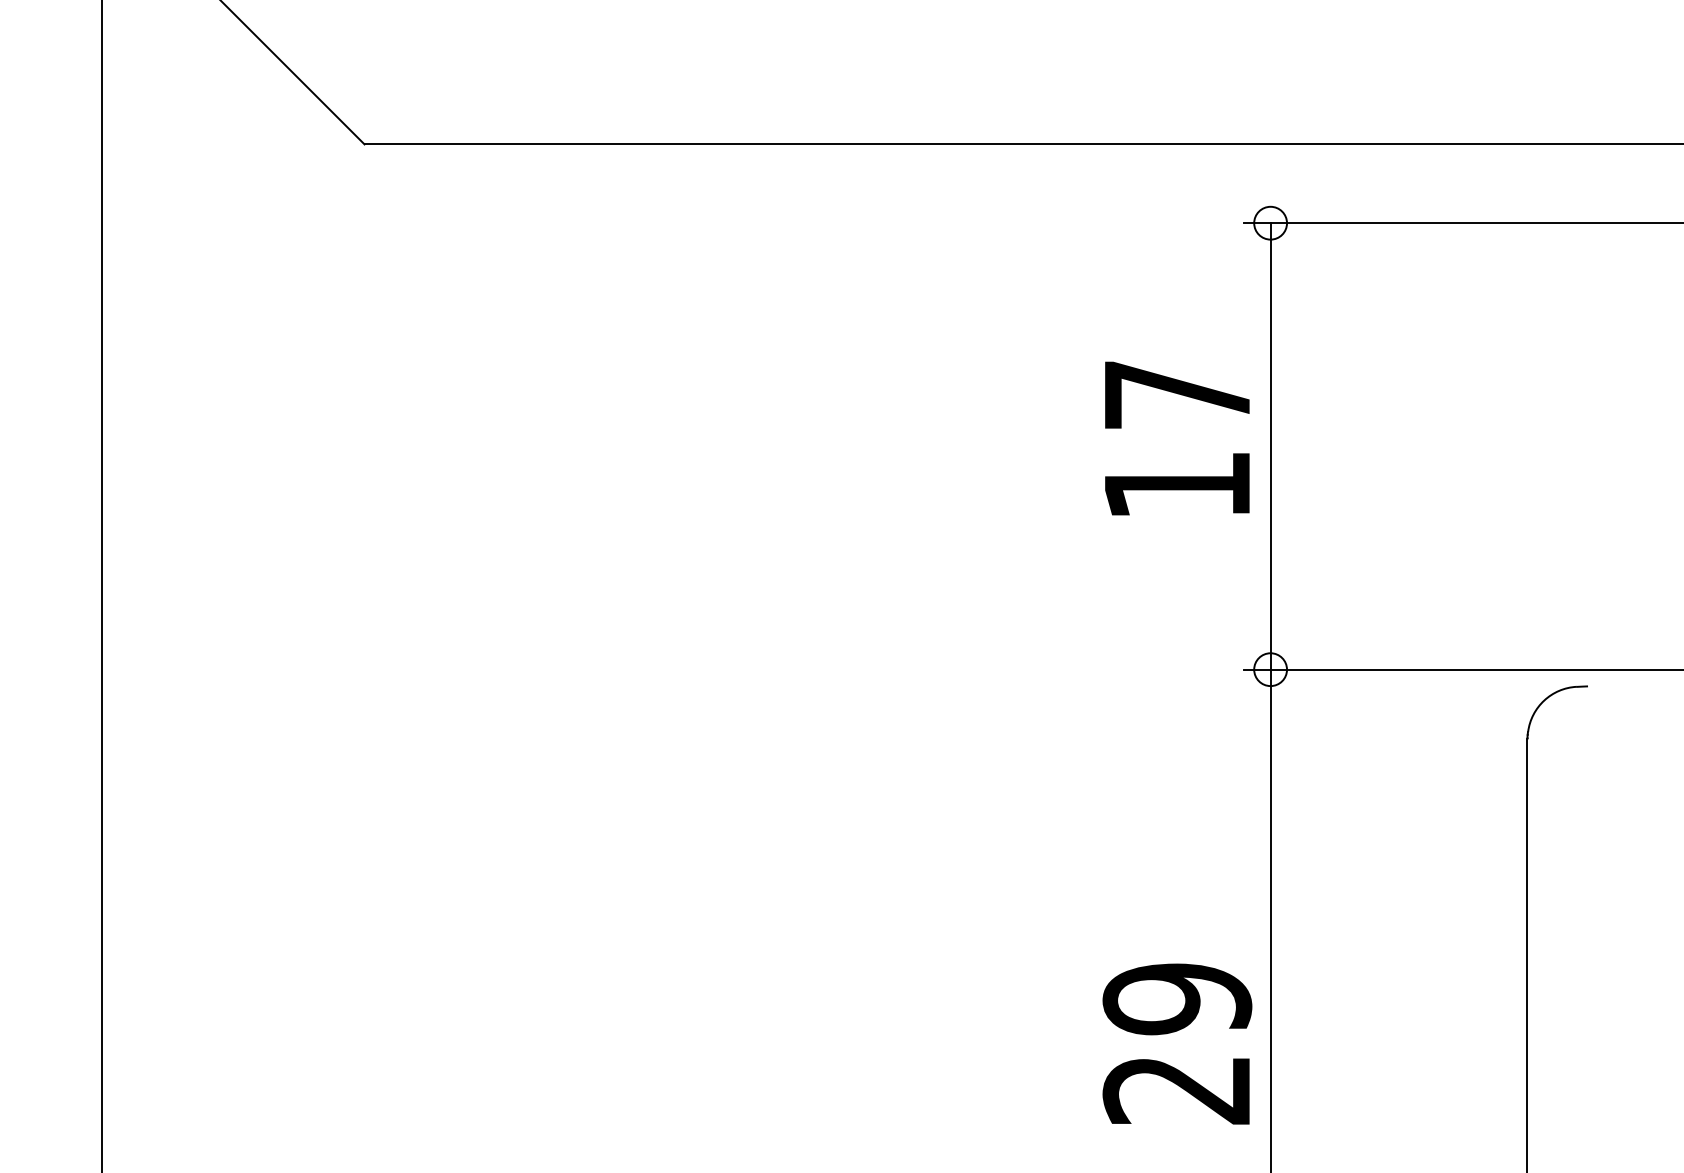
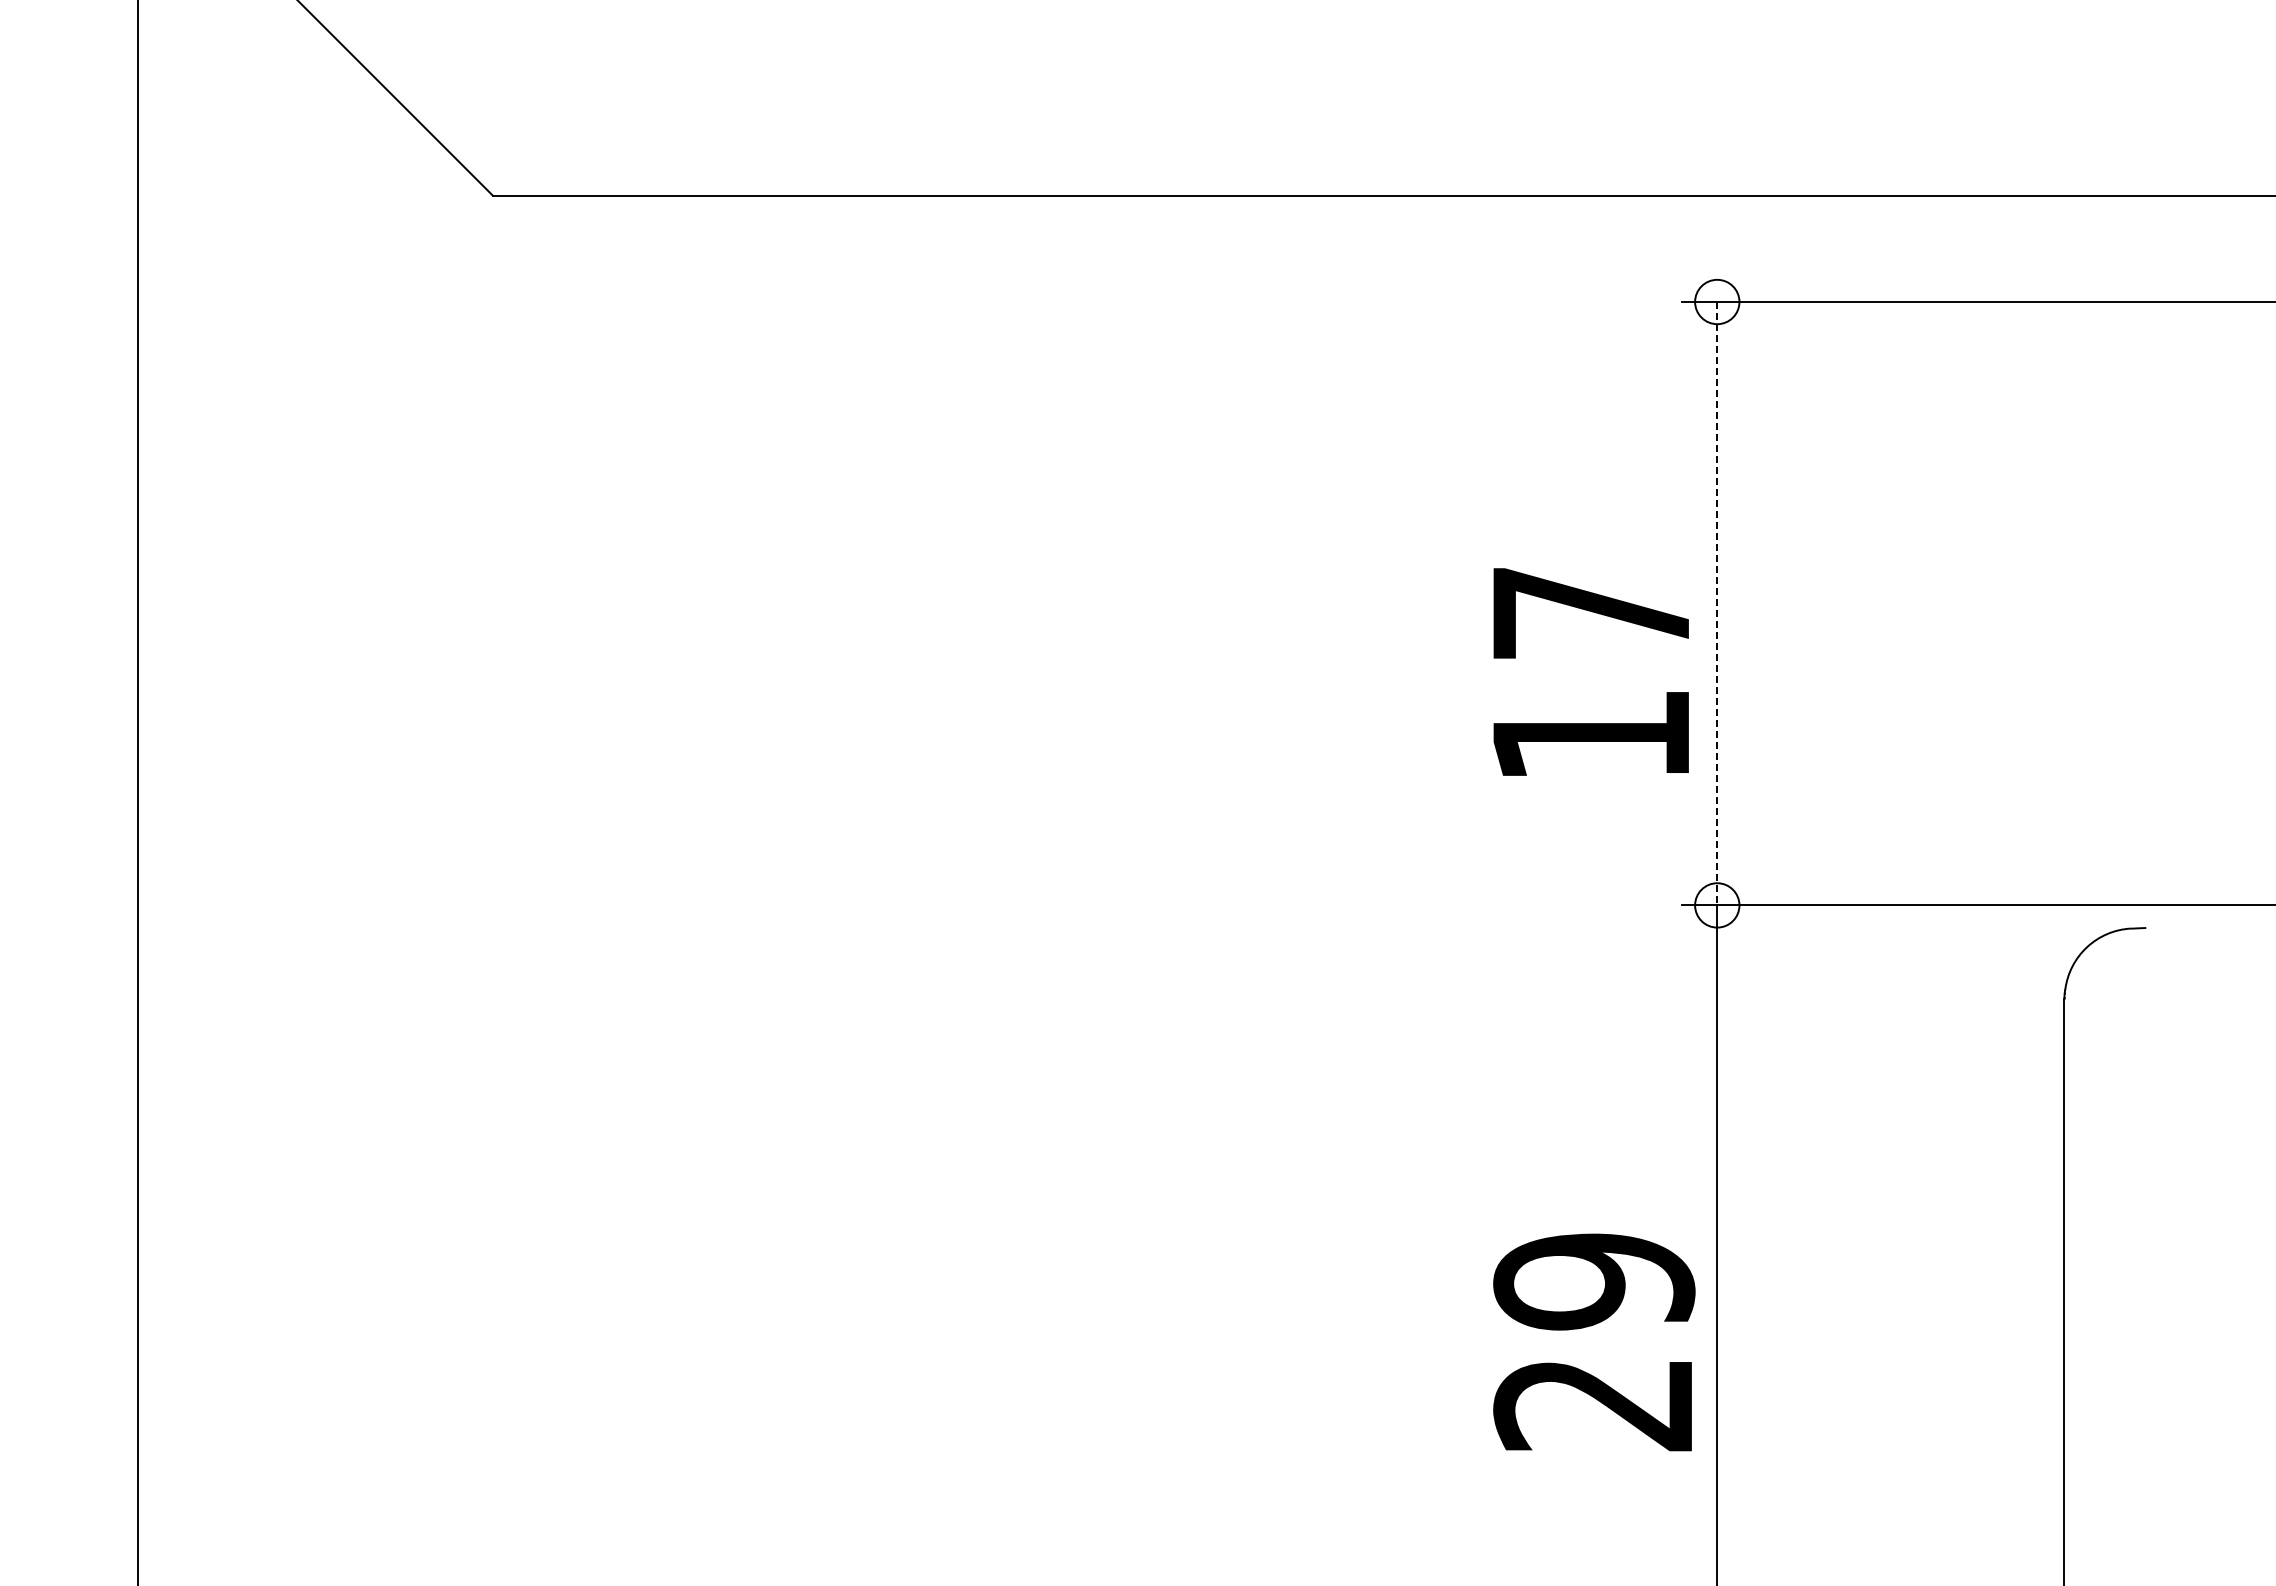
text: (1176, 438) -> (1590, 671), moved
line: (1270, 446) -> (1717, 603), solid -> dashed
text: (1177, 1044) -> (1594, 1342), moved

